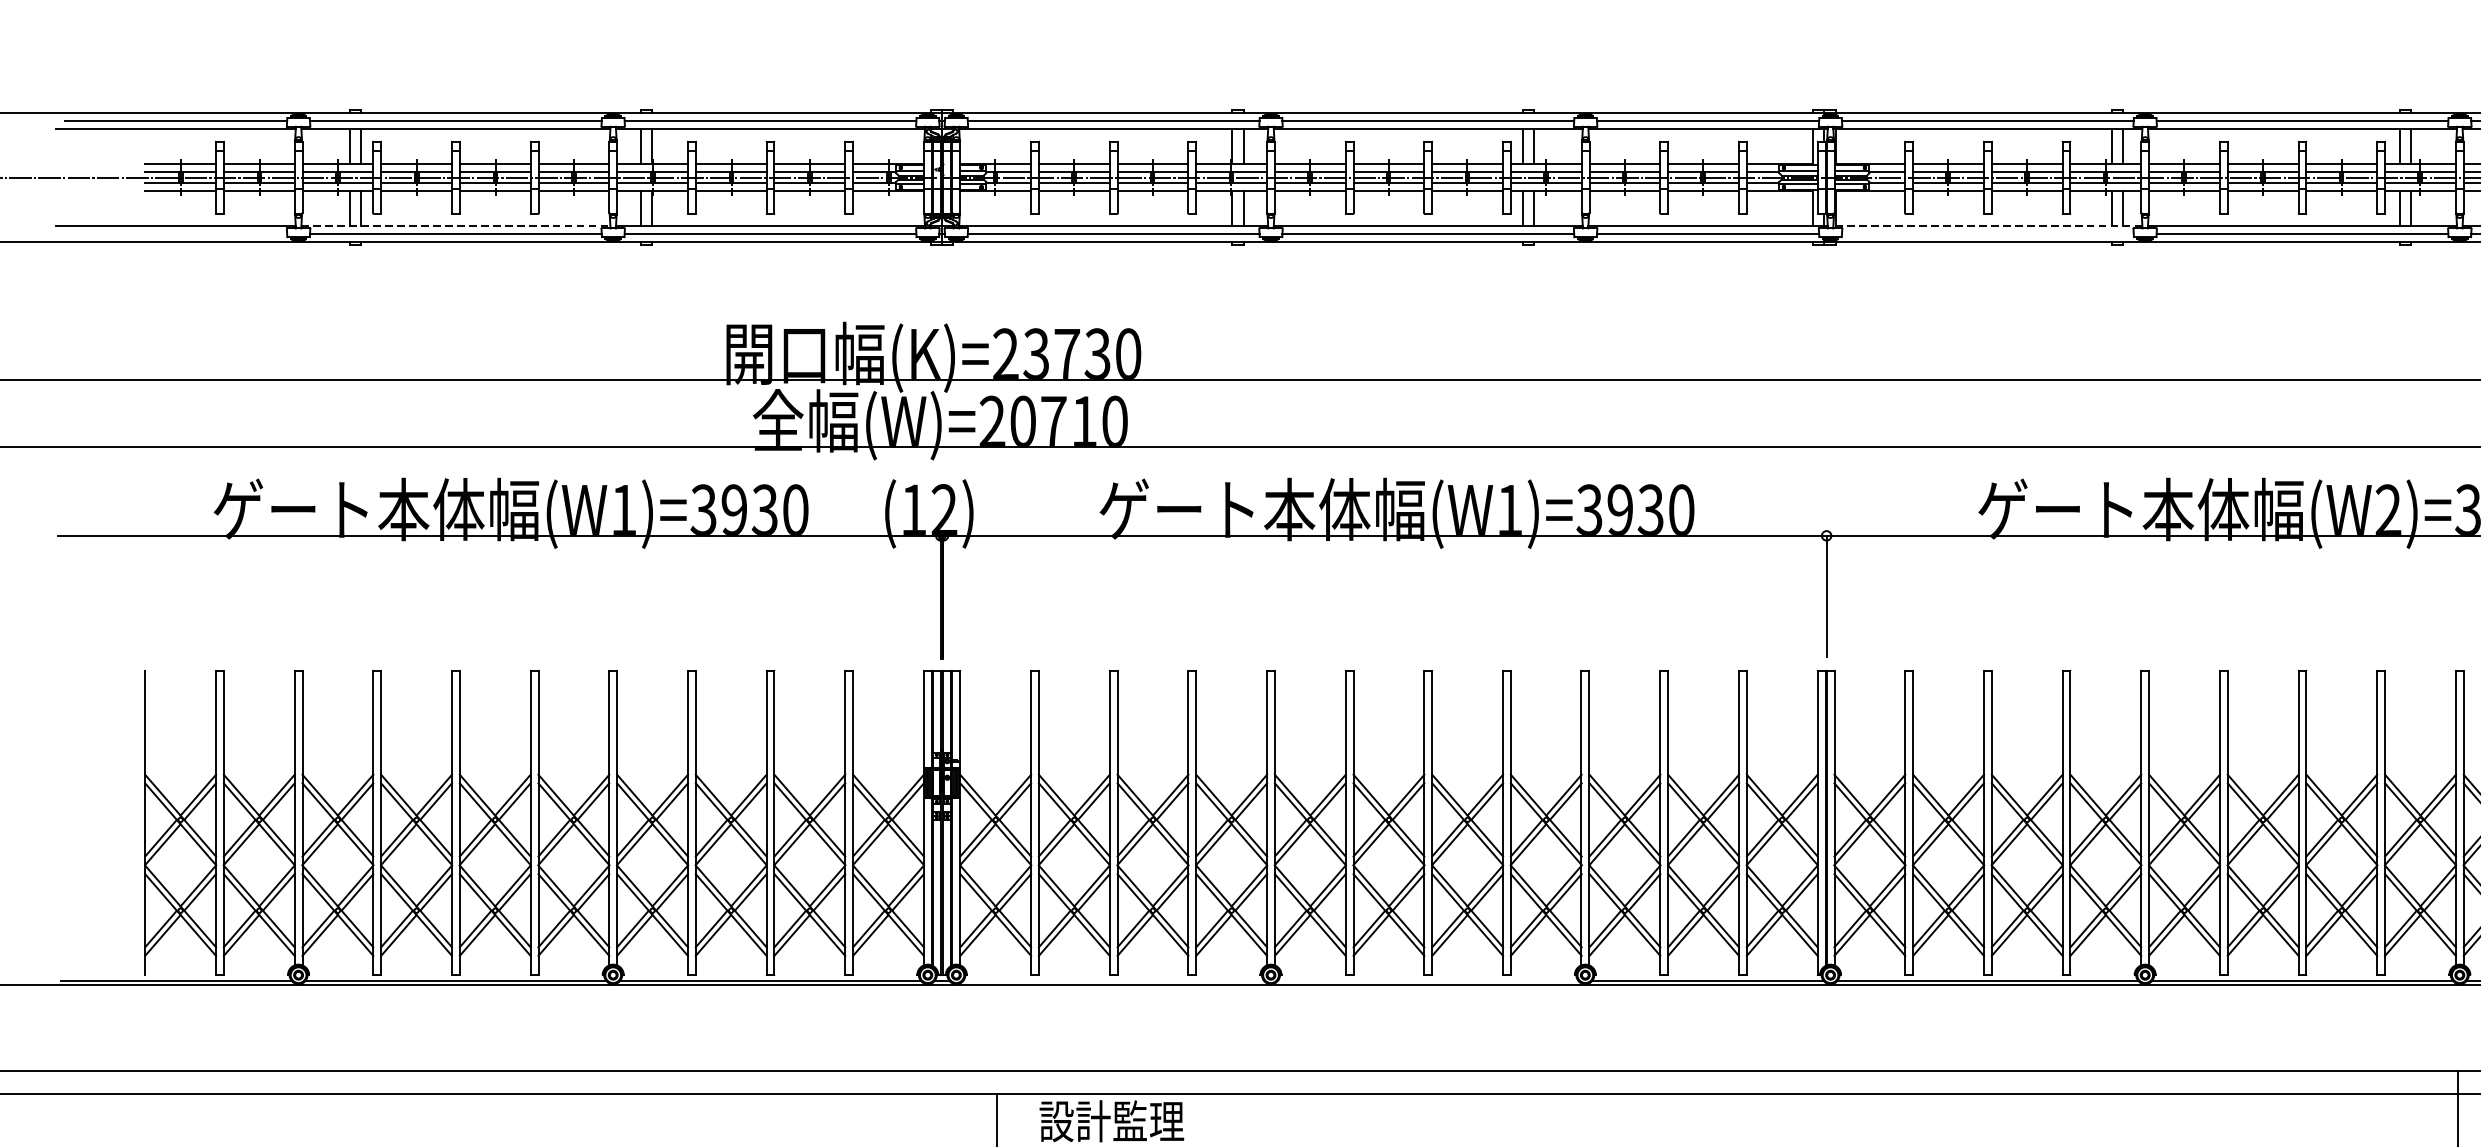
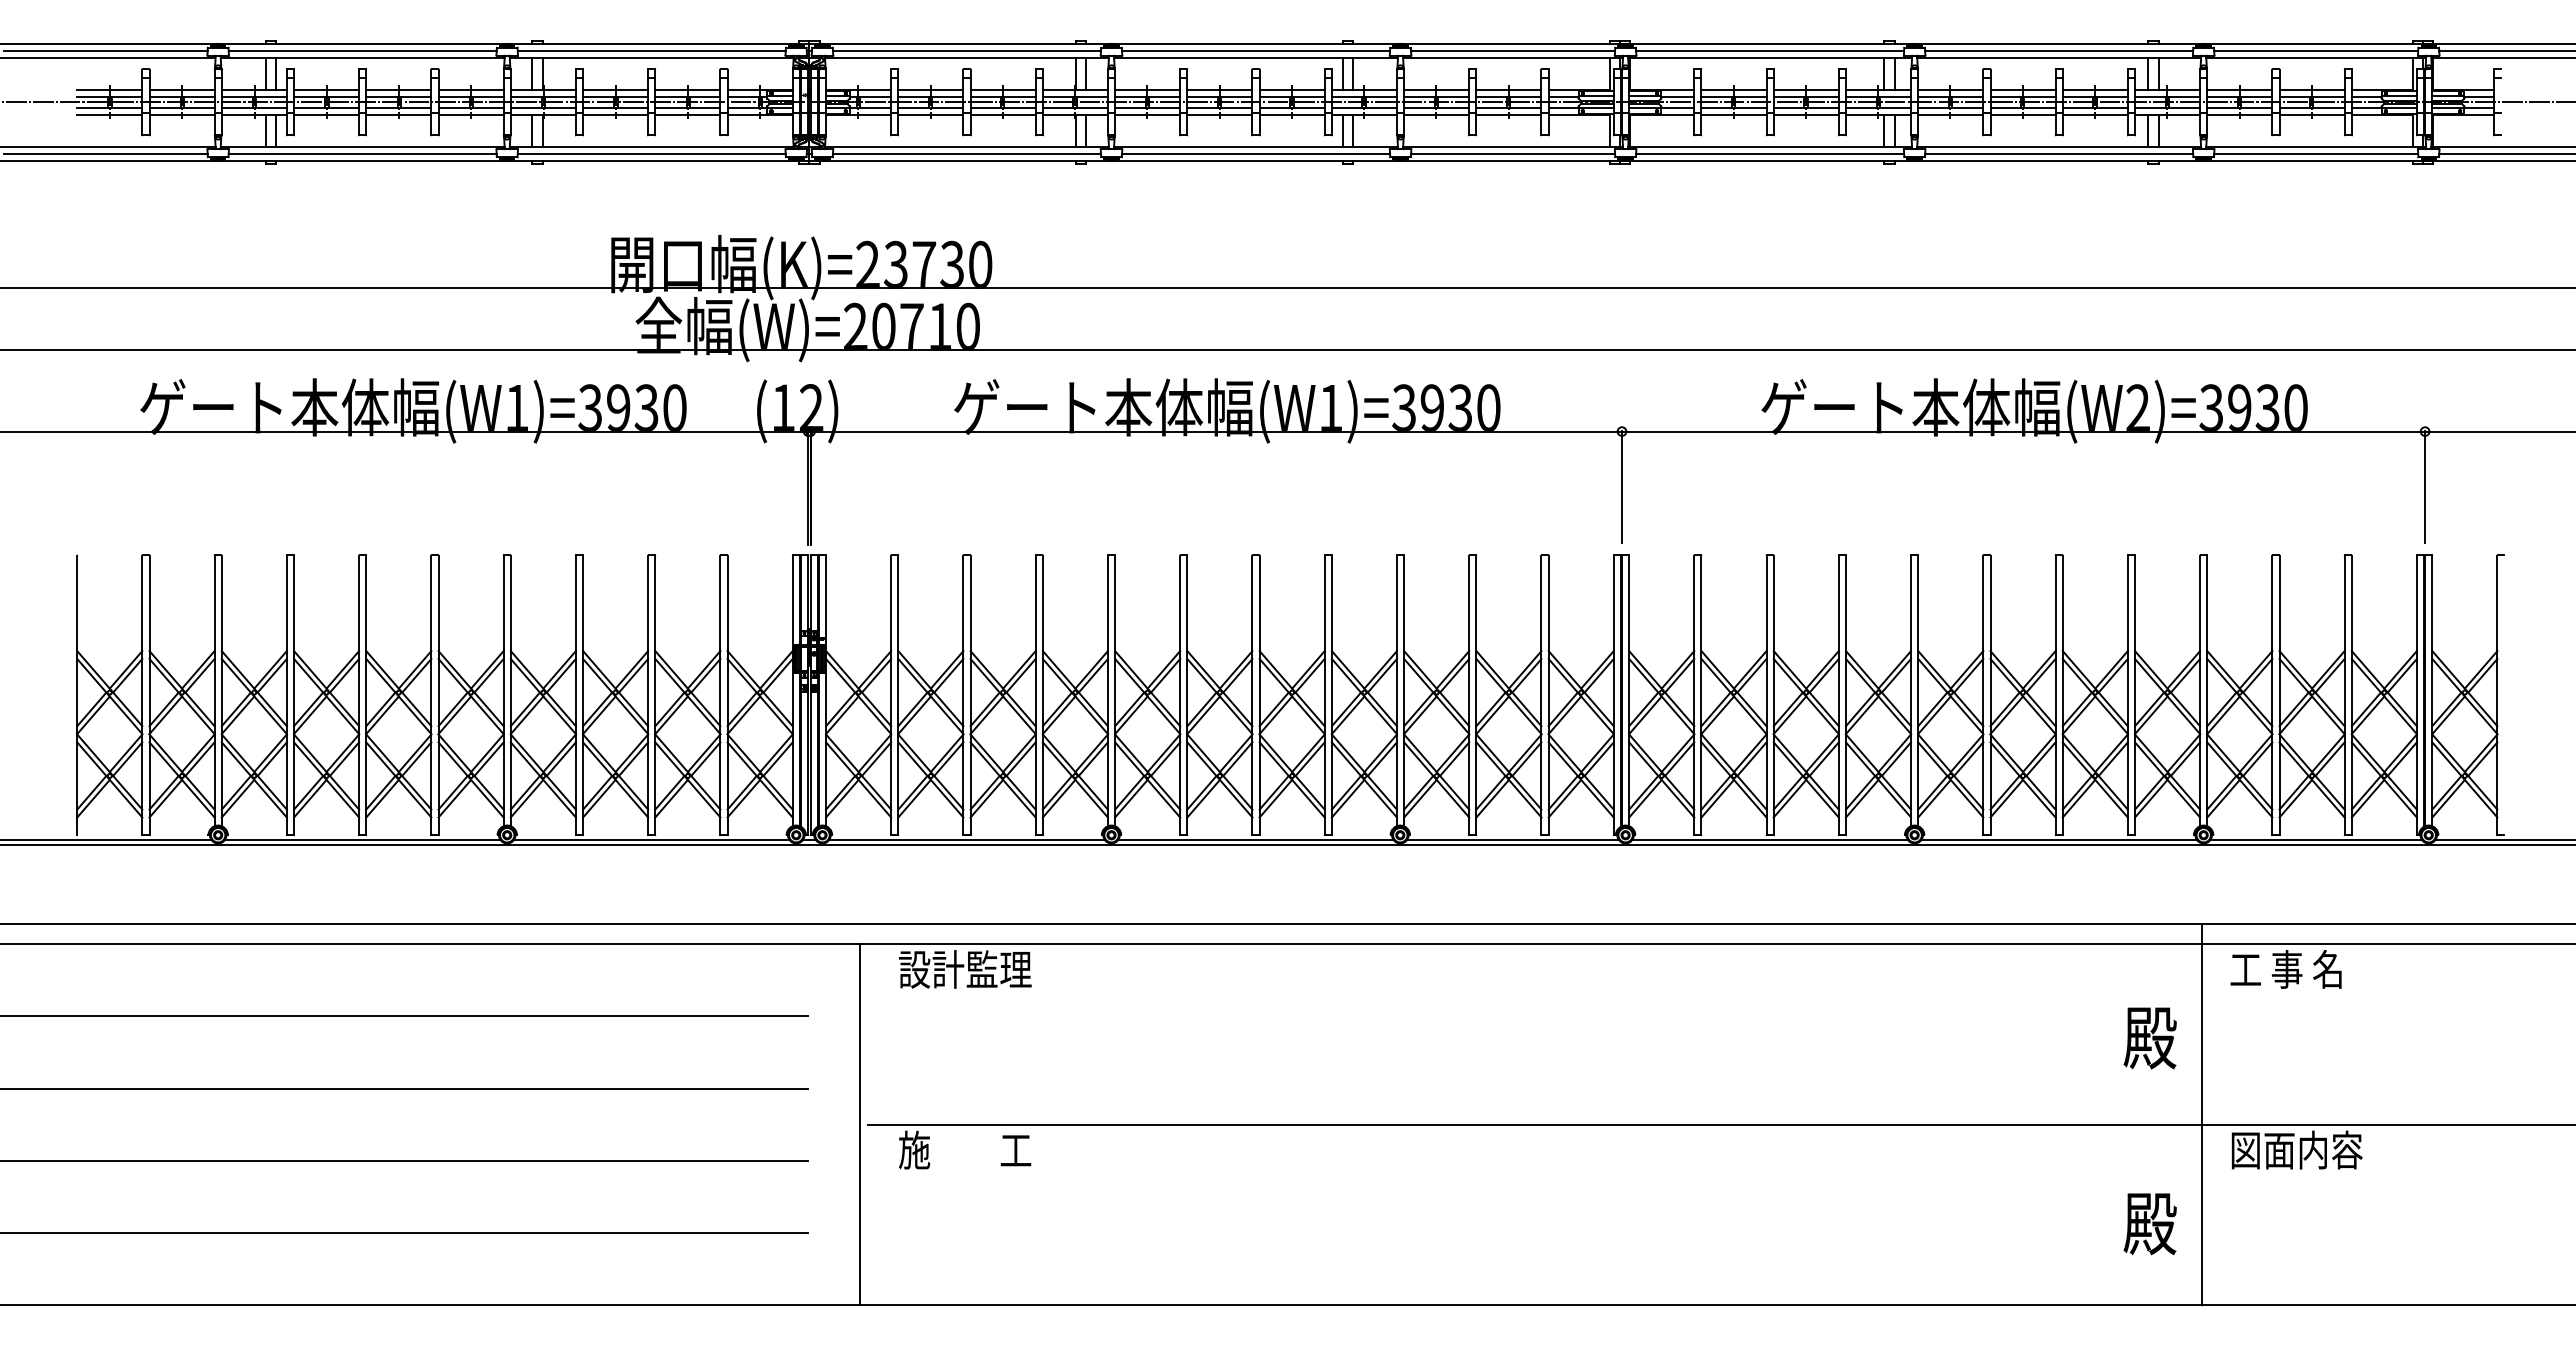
line: (455, 225) -> (362, 146), dashed -> solid
line: (1988, 225) -> (1770, 146), dashed -> solid
line: (175, 234) -> (105, 154), added
line: (1988, 234) -> (1770, 154), added
line: (1113, 980) -> (966, 840), added
line: (1427, 980) -> (1255, 840), added

